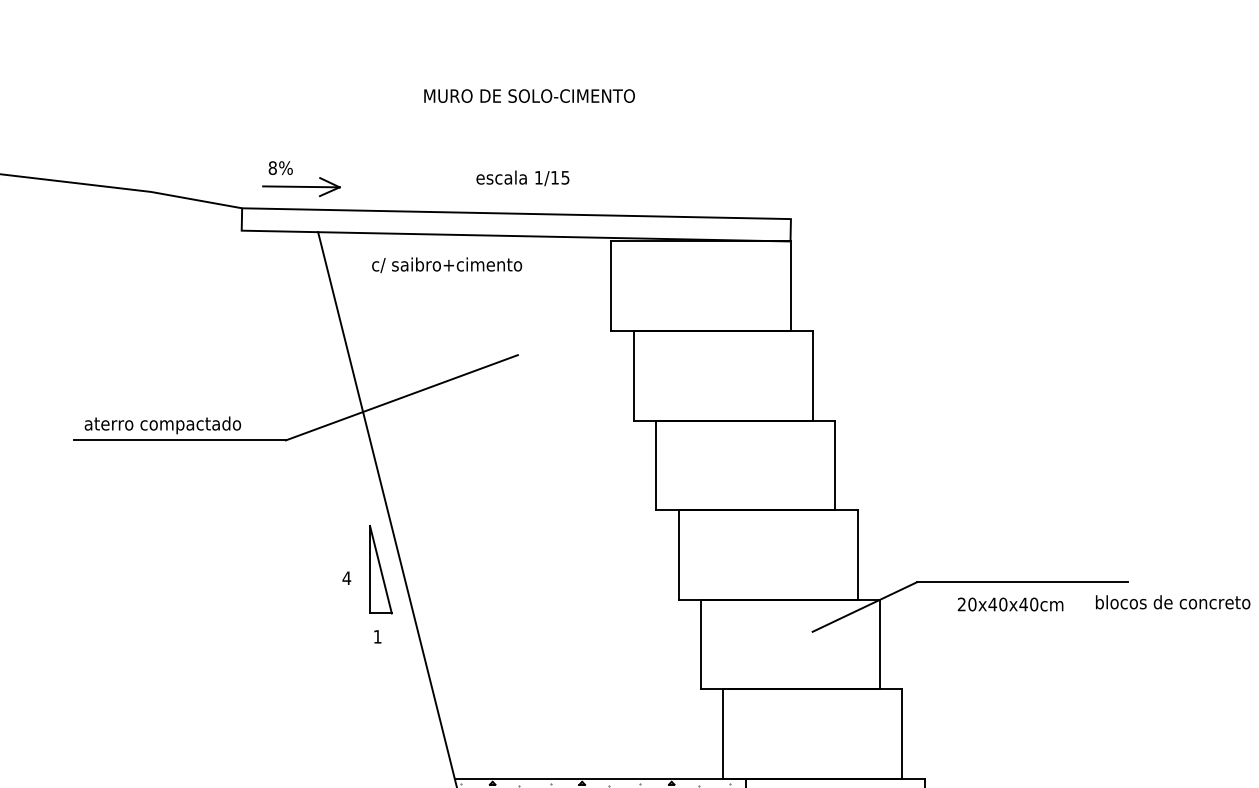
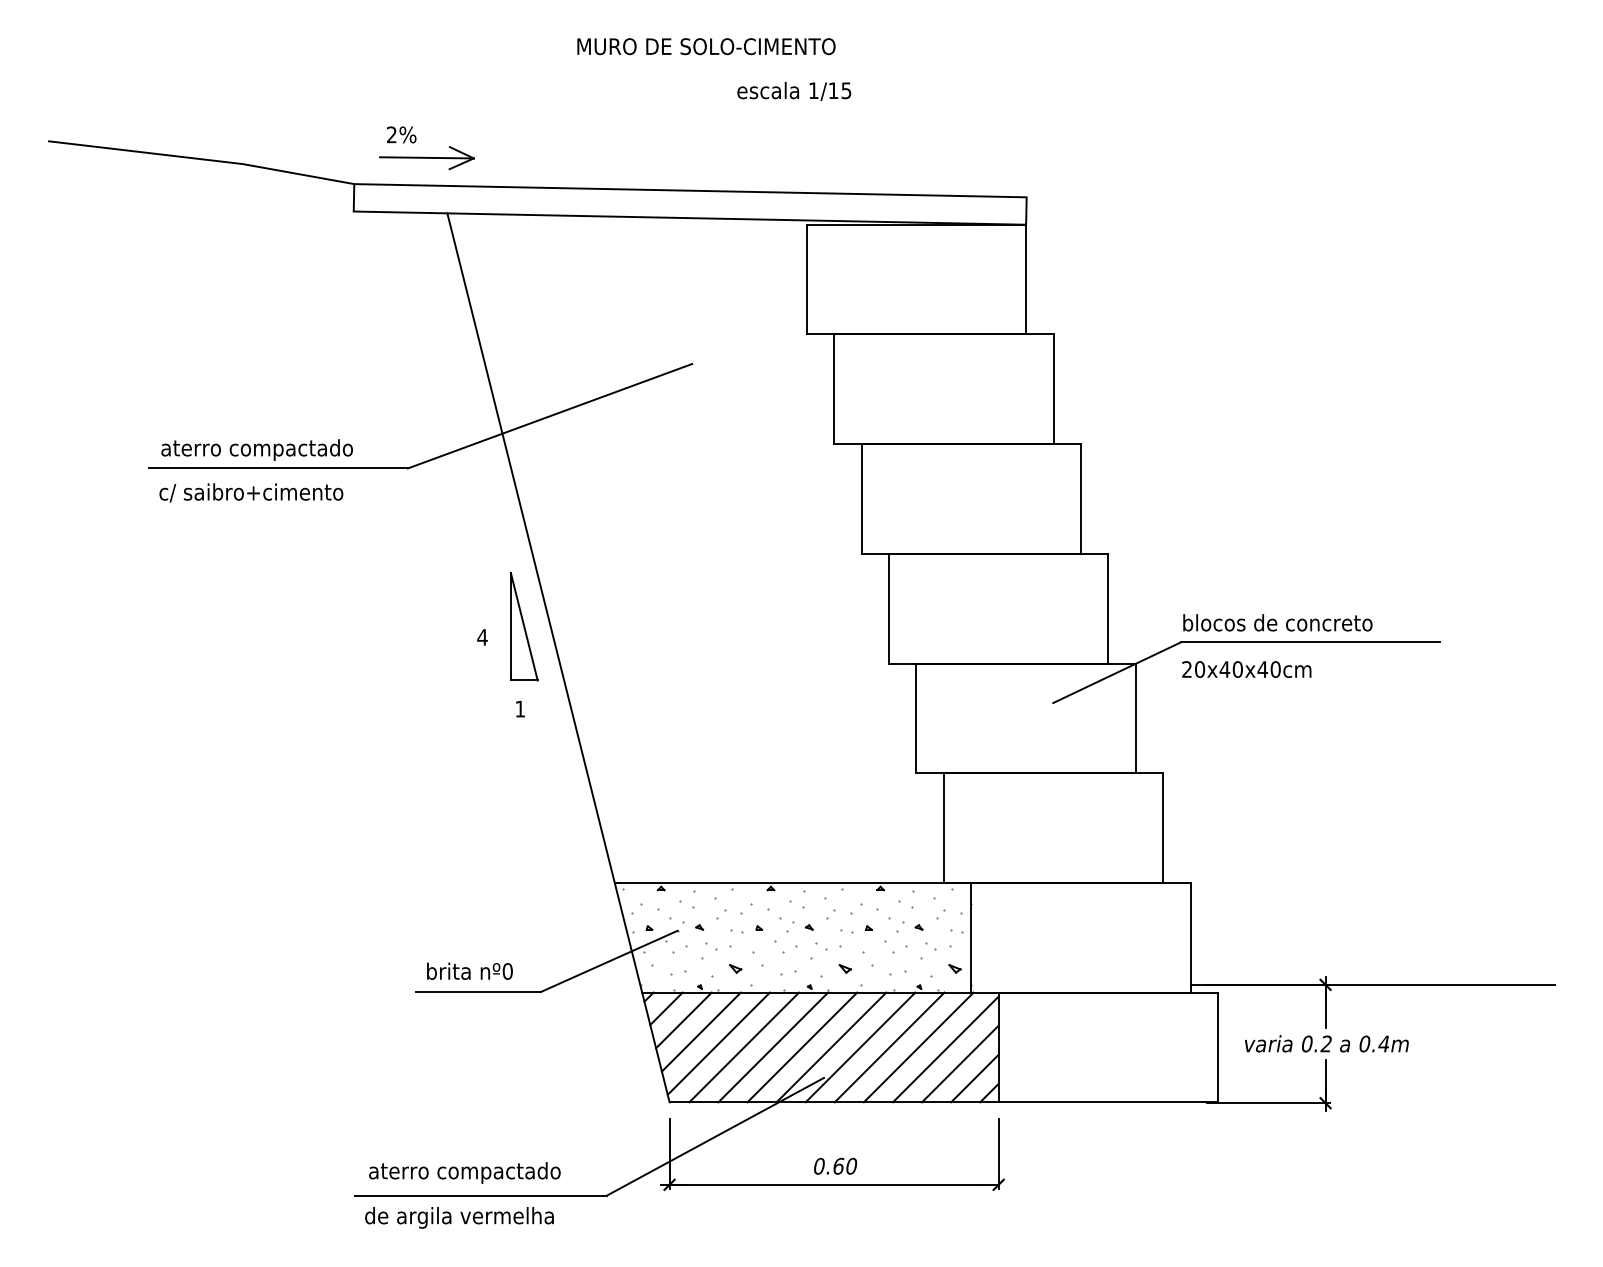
text: (272, 167) -> (391, 134), 8% -> 2%
text: (523, 177) -> (794, 90), moved
text: (447, 264) -> (251, 492), moved
text: (1172, 602) -> (1277, 622), moved
text: (1010, 604) -> (1246, 669), moved

